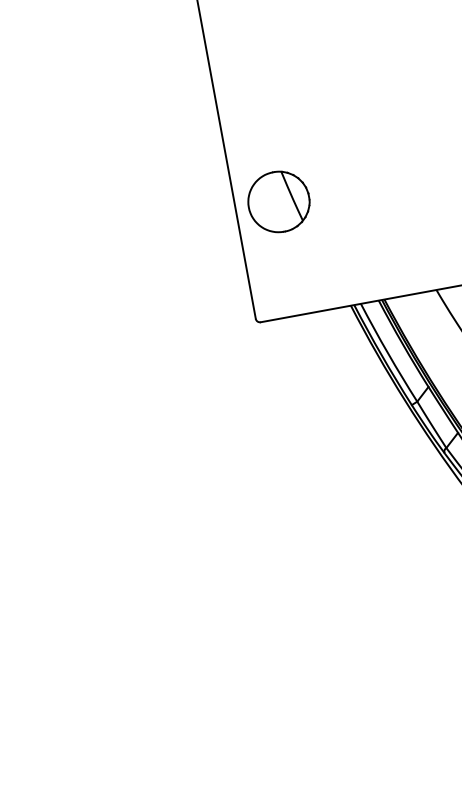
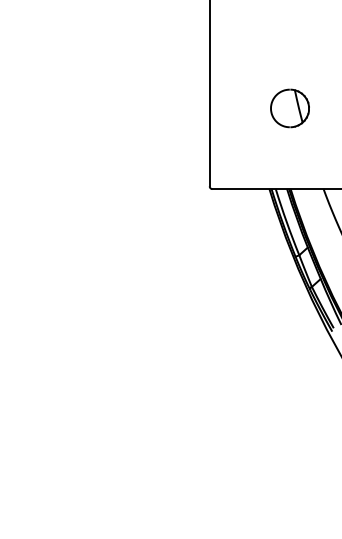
part: (278, 202) -> (289, 108), moved

